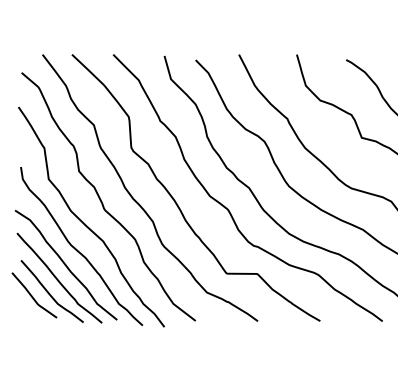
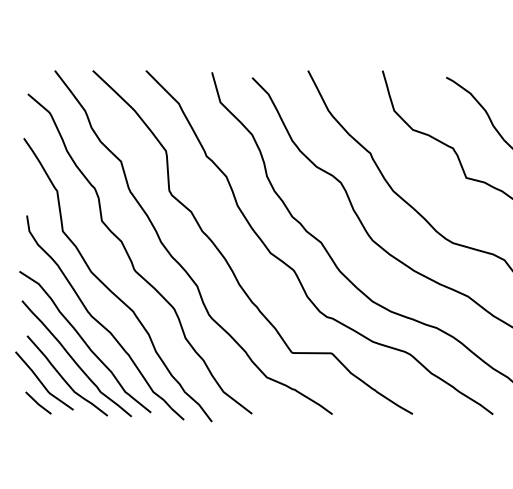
line: (29, 312) -> (38, 403), added

